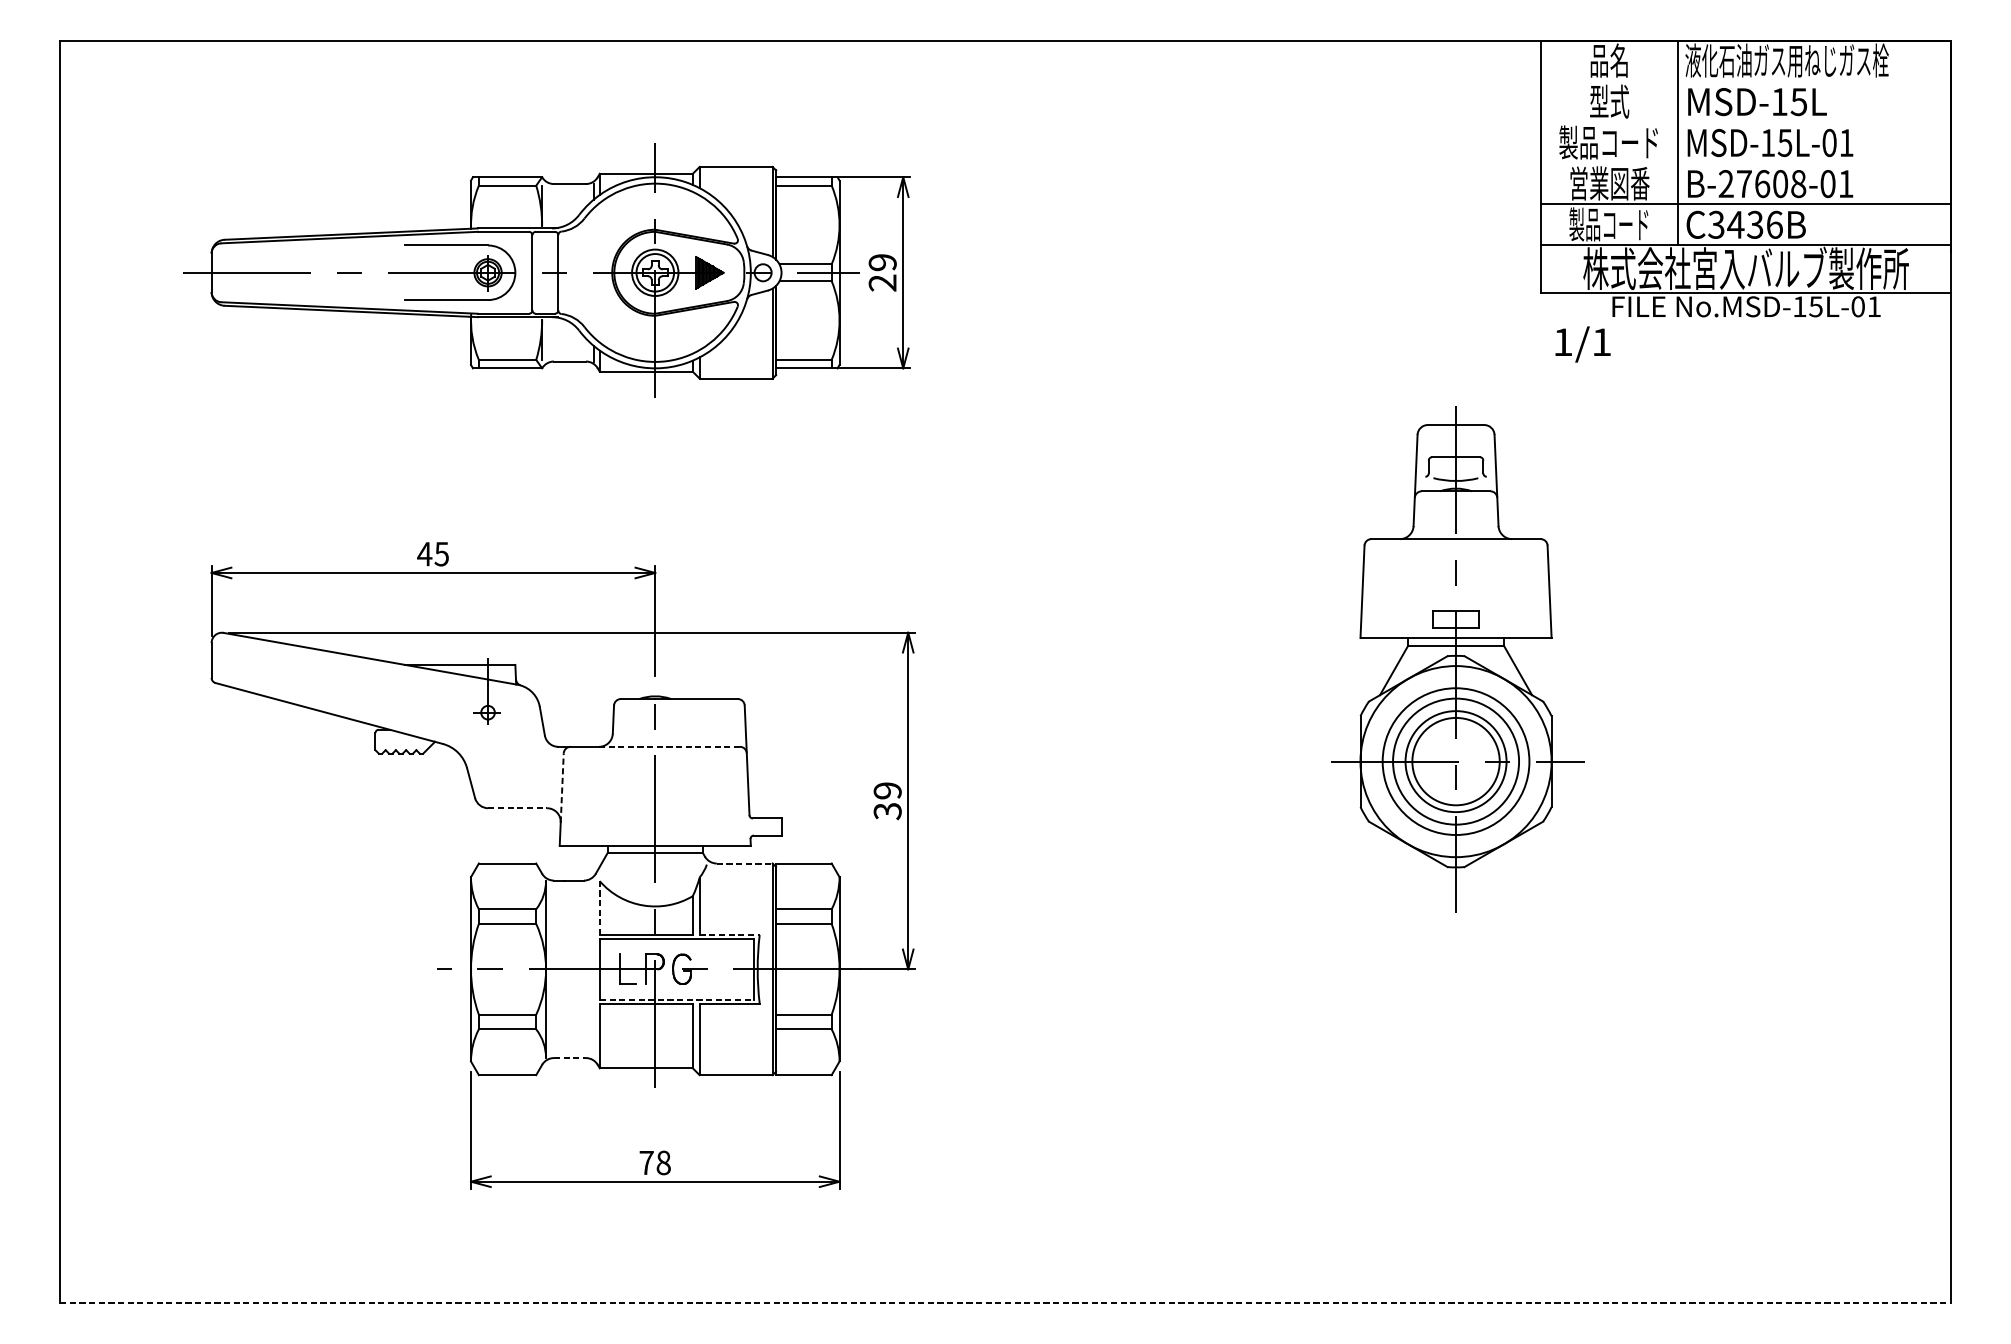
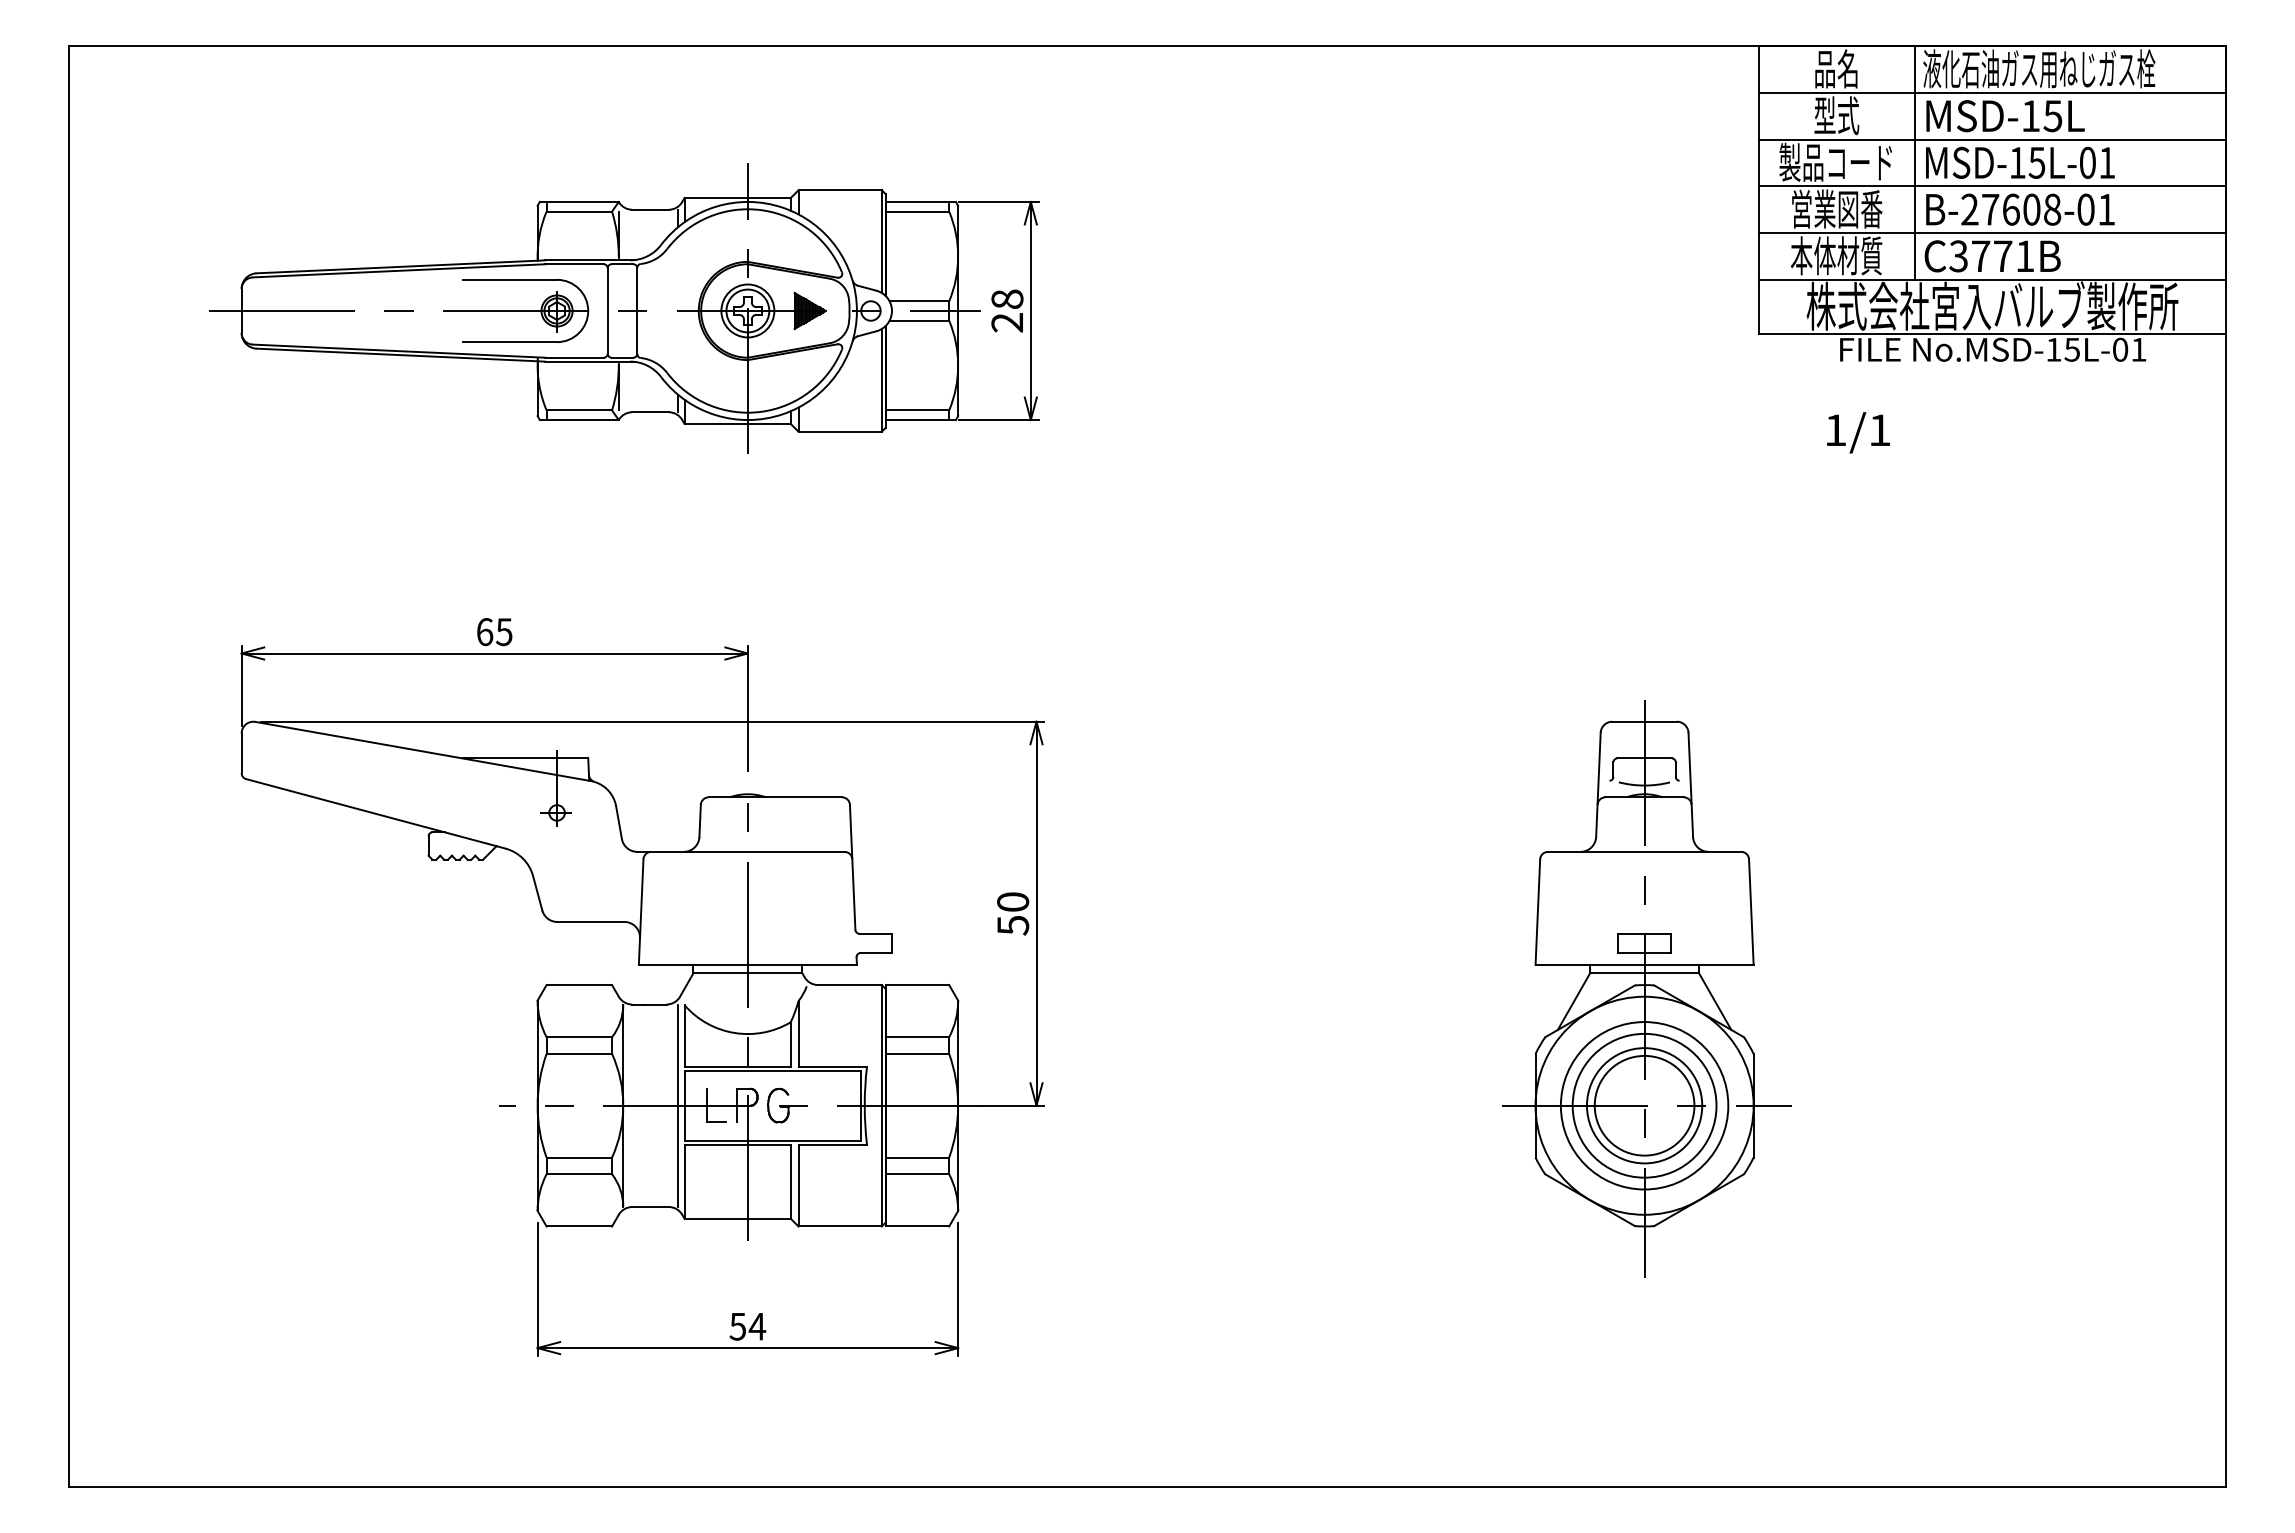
line: (1746, 81) -> (1992, 92), added
line: (1746, 122) -> (1992, 139), added
line: (1746, 163) -> (1992, 186), added
text: (1609, 224) -> (1836, 255), 製品コード -> 本体材質
text: (1754, 225) -> (2002, 256), C3436B -> C3771B
text: (882, 262) -> (1007, 299), 29 -> 28
text: (1583, 344) -> (1858, 432), moved
text: (424, 554) -> (484, 632), 45 -> 65
part: (1457, 658) -> (1646, 988), moved
line: (668, 746) -> (763, 851), dashed -> solid
line: (562, 787) -> (641, 898), dashed -> solid
text: (888, 800) -> (1013, 913), 39 -> 50
line: (517, 807) -> (590, 921), dashed -> solid
line: (744, 863) -> (849, 985), dashed -> solid
line: (599, 907) -> (684, 1035), dashed -> solid
line: (730, 934) -> (833, 1066), dashed -> solid
line: (593, 969) -> (677, 1105), added
line: (677, 999) -> (773, 1140), dashed -> solid
line: (570, 1058) -> (651, 1207), dashed -> solid
text: (654, 1162) -> (747, 1326), 78 -> 54
line: (1005, 1303) -> (1147, 1486), dashed -> solid

